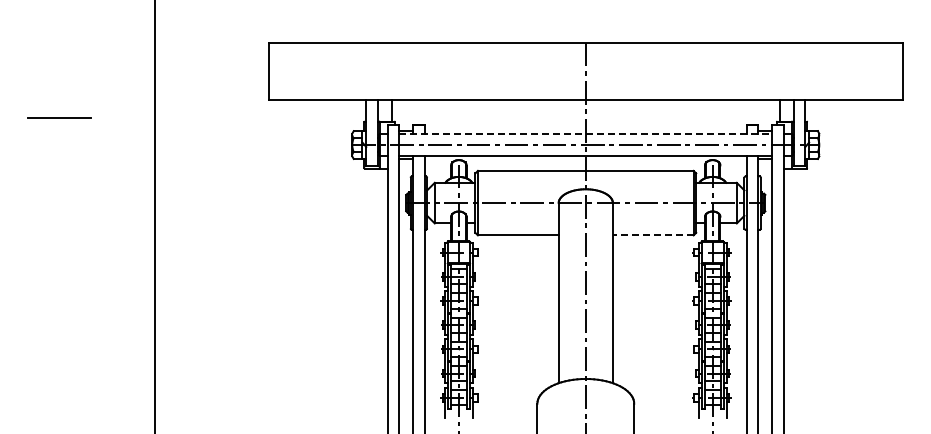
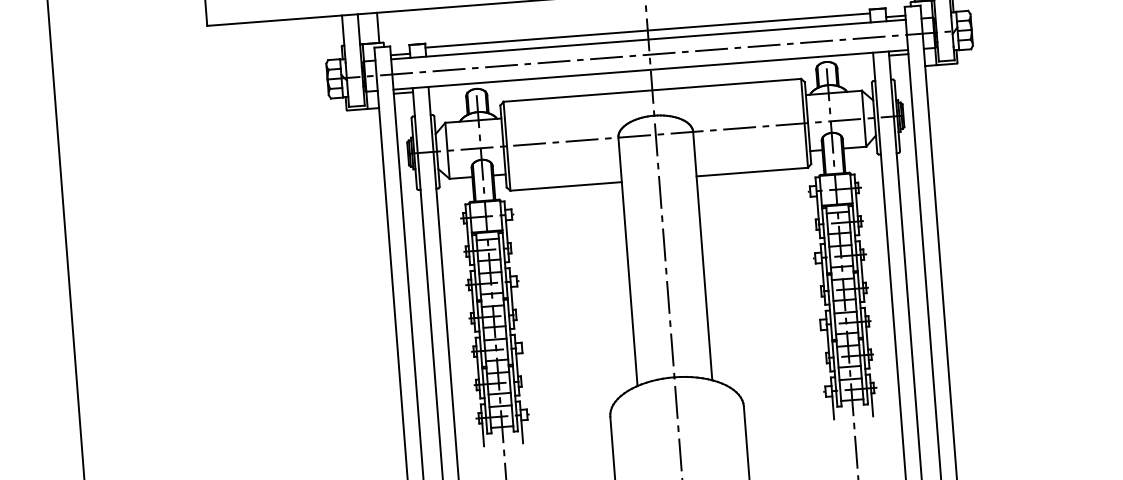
line: (585, 127) -> (647, 30), added
line: (585, 134) -> (648, 40), dashed -> solid
line: (652, 235) -> (751, 172), dashed -> solid

